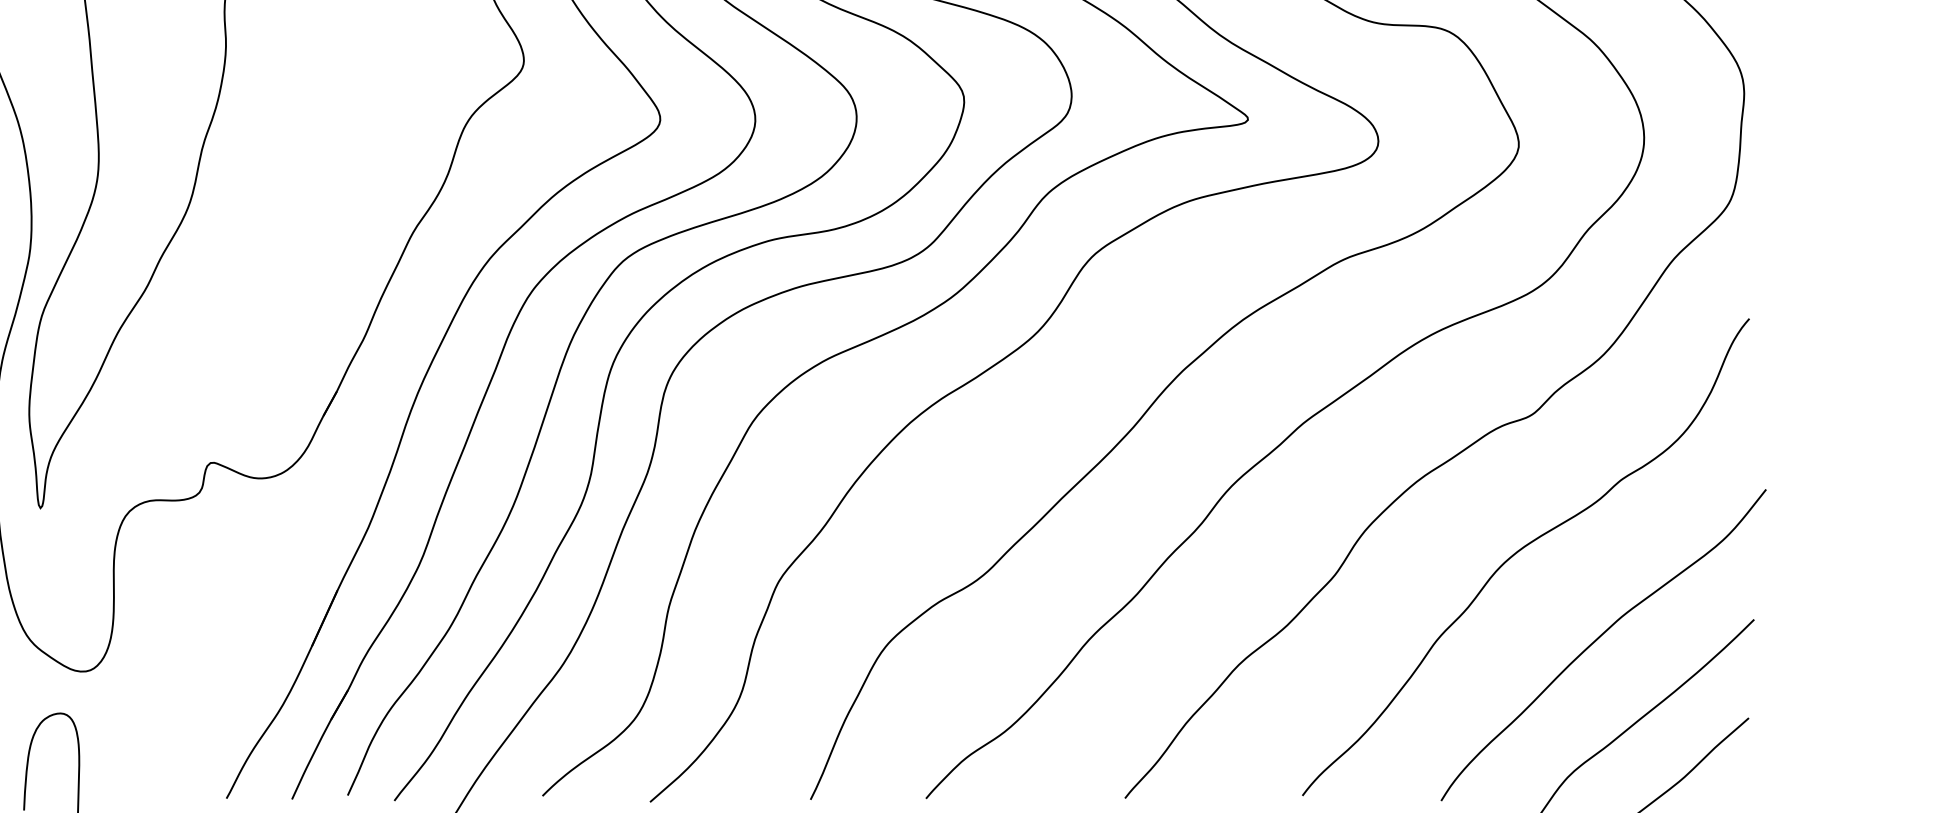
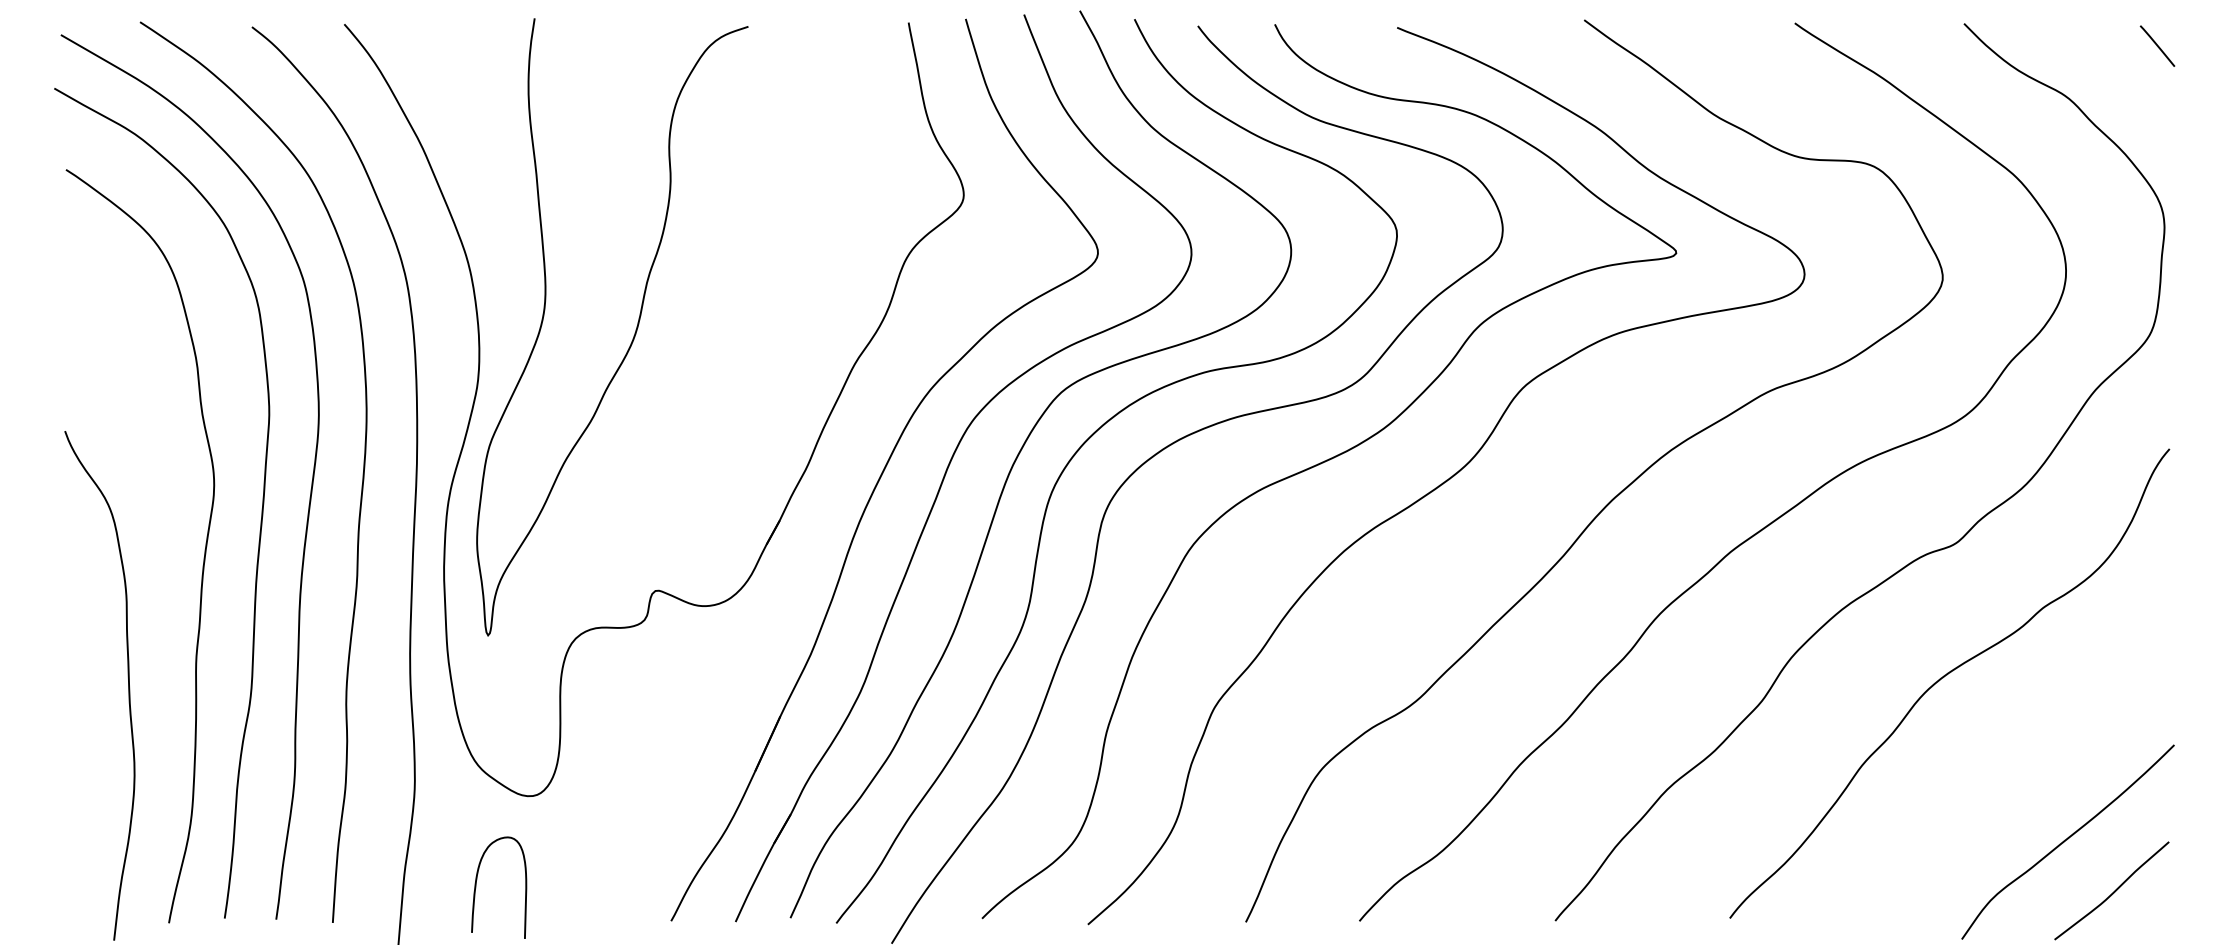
curve: (1598, 639) -> (2021, 764), removed

